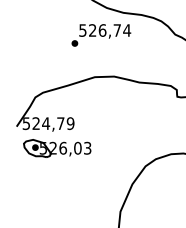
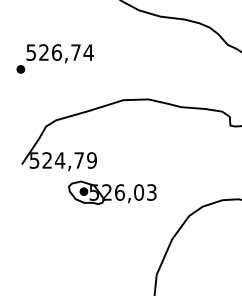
text: (101, 35) -> (55, 59), moved
part: (57, 148) -> (112, 192), moved

